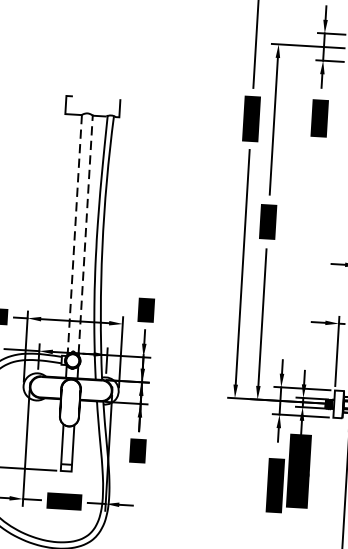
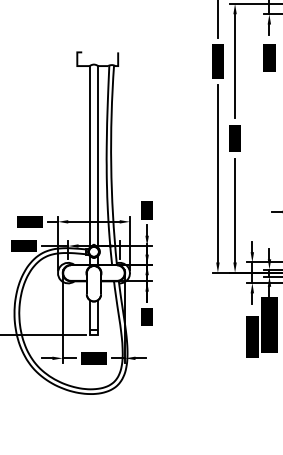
line: (86, 233) -> (98, 155), dashed -> solid
line: (74, 234) -> (89, 156), dashed -> solid

